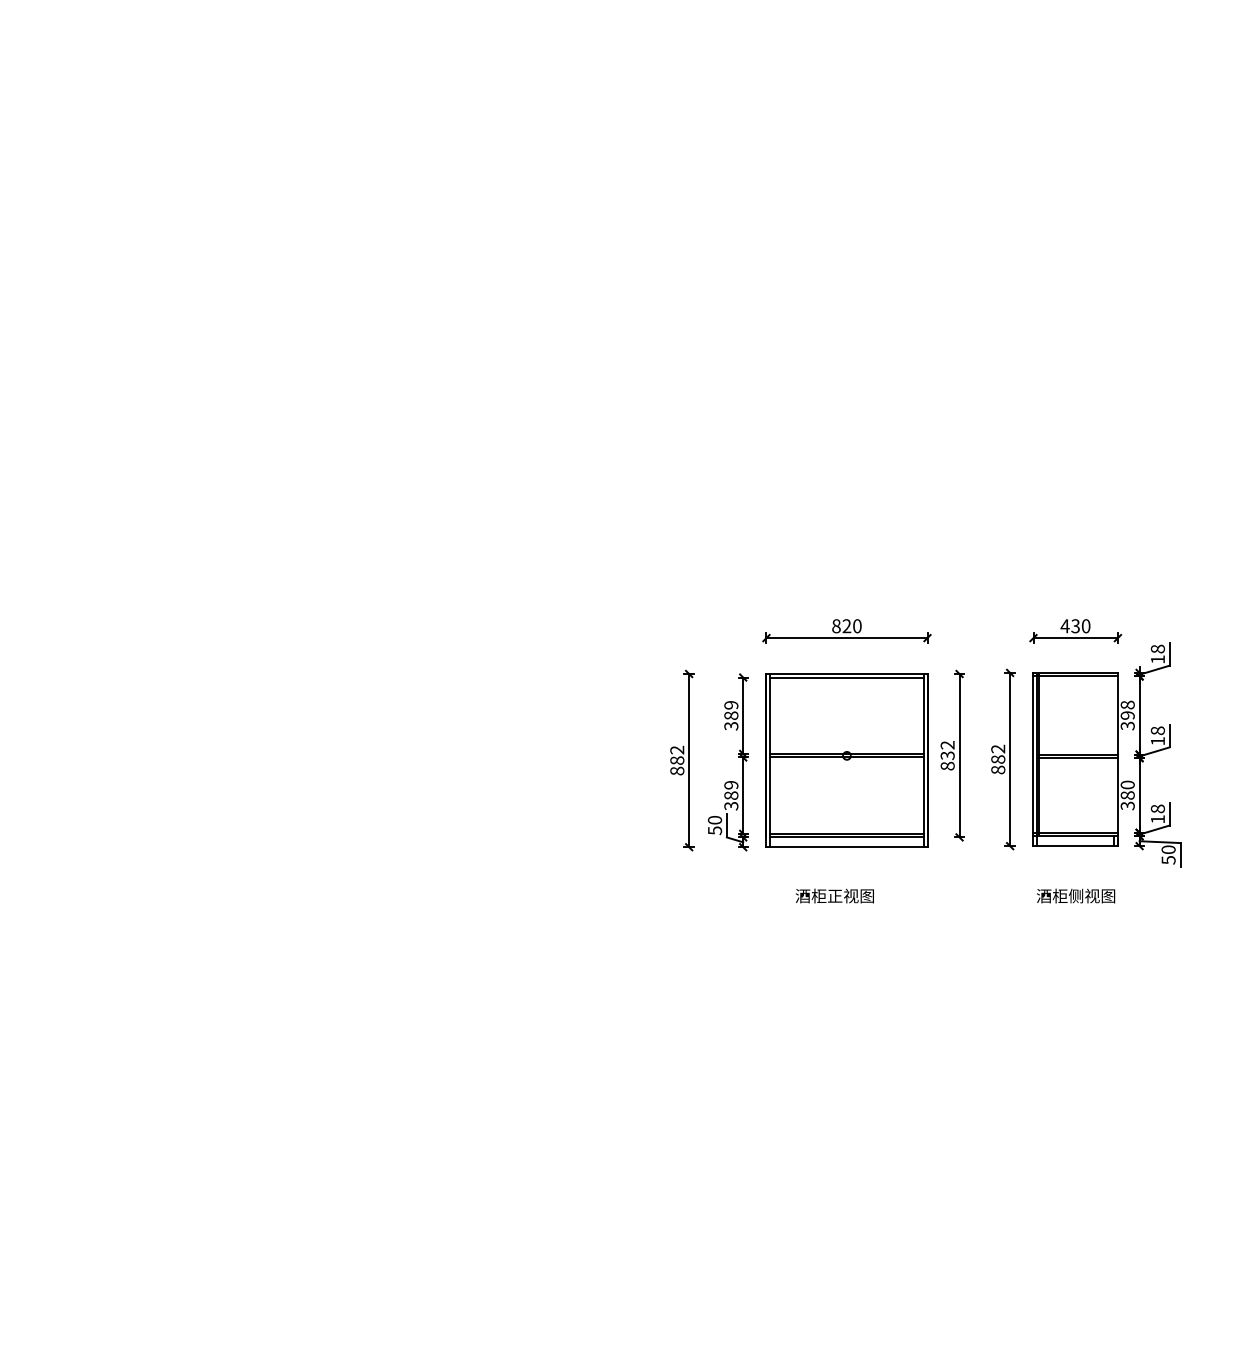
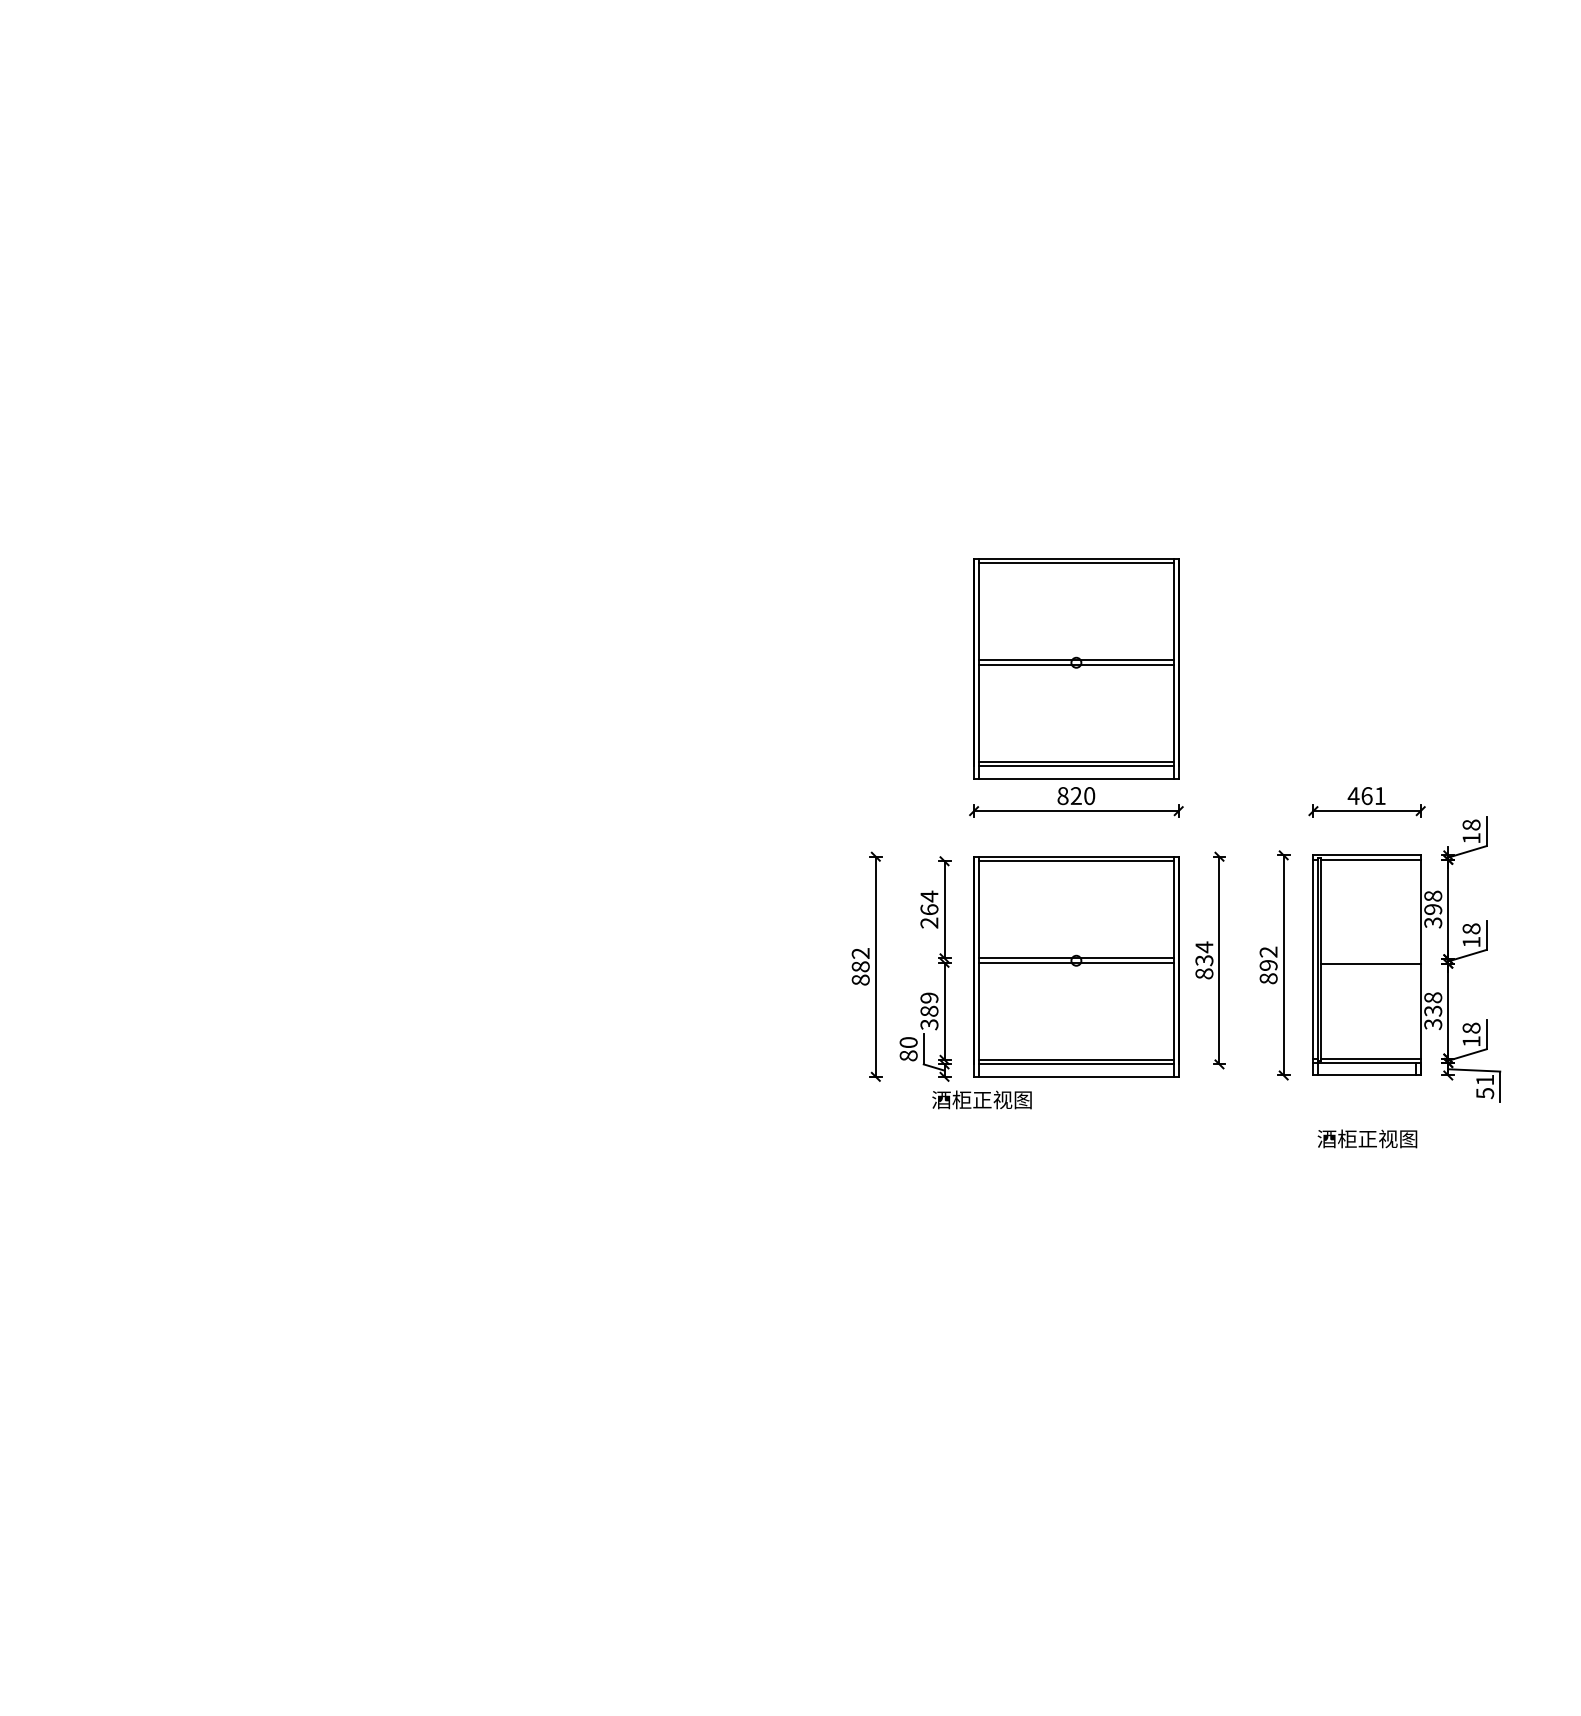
part: (847, 525) -> (1076, 668), added
text: (1080, 626) -> (1373, 796), 430 -> 461
text: (731, 715) -> (929, 909), 389 -> 264
text: (947, 745) -> (1204, 947), 832 -> 834
line: (1078, 754) -> (1370, 959), removed
text: (998, 759) -> (1268, 965), 882 -> 892
text: (1127, 790) -> (1433, 1004), 380 -> 338
text: (714, 830) -> (908, 1055), 50 -> 80
text: (1168, 849) -> (1485, 1079), 50 -> 51
text: (834, 895) -> (981, 1099), moved
text: (1076, 895) -> (1367, 1138), 酒柜侧视图 -> 酒柜正视图

